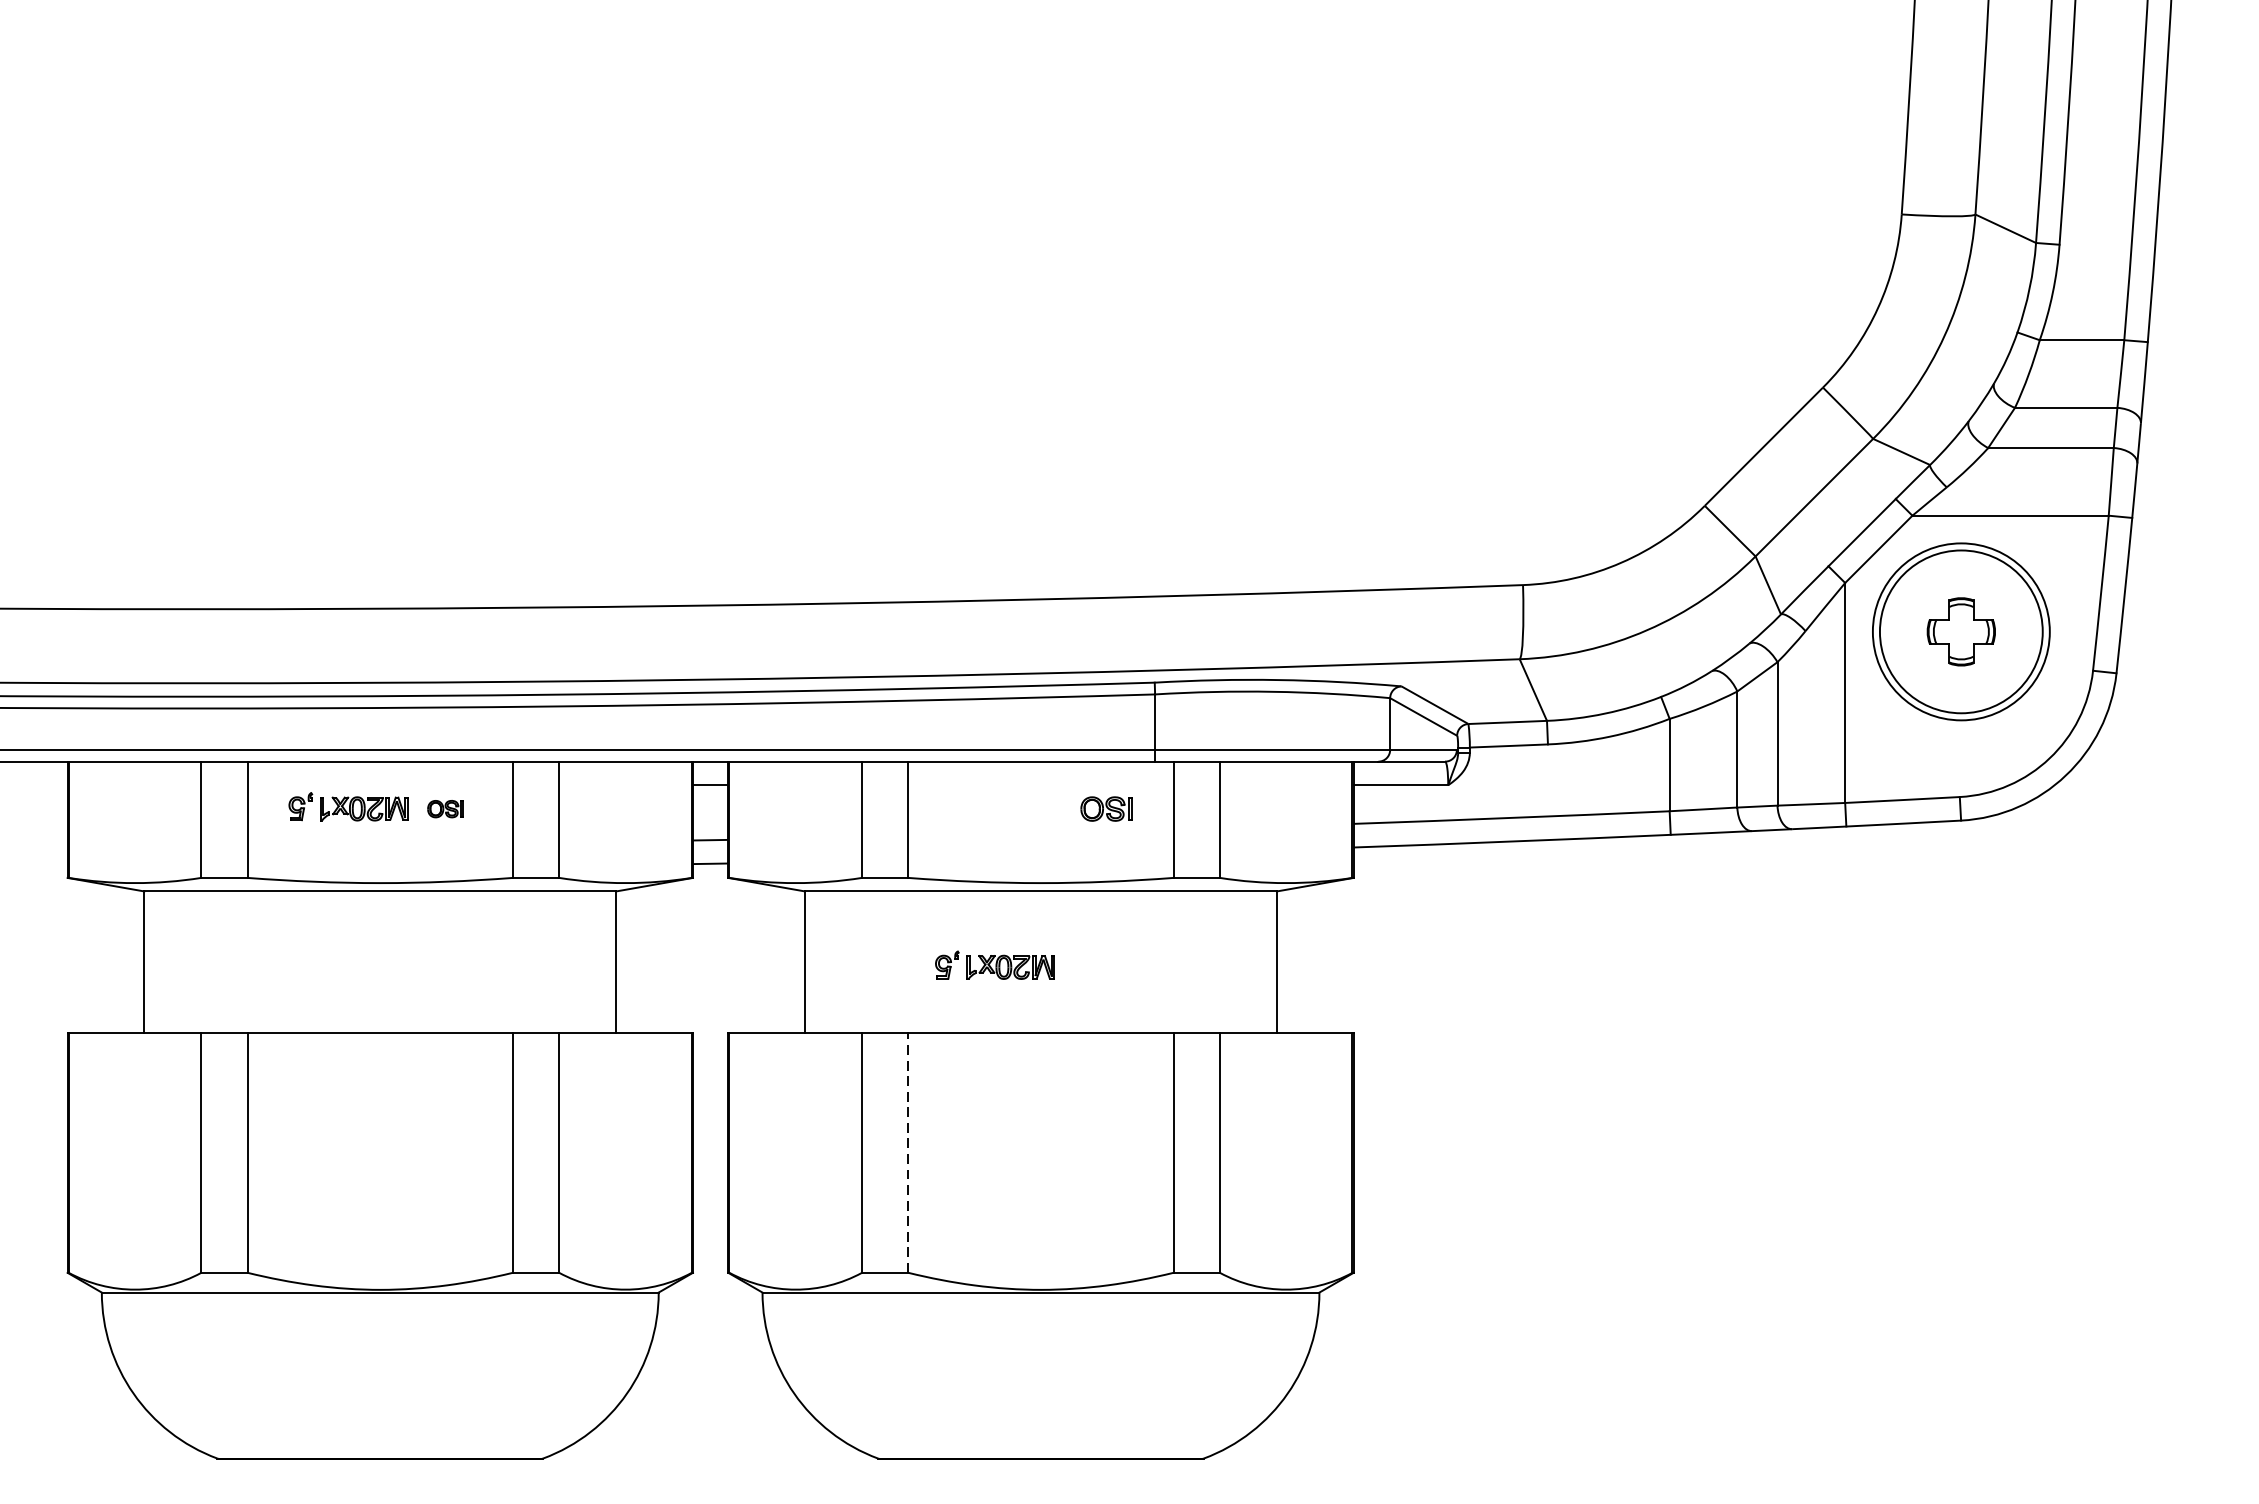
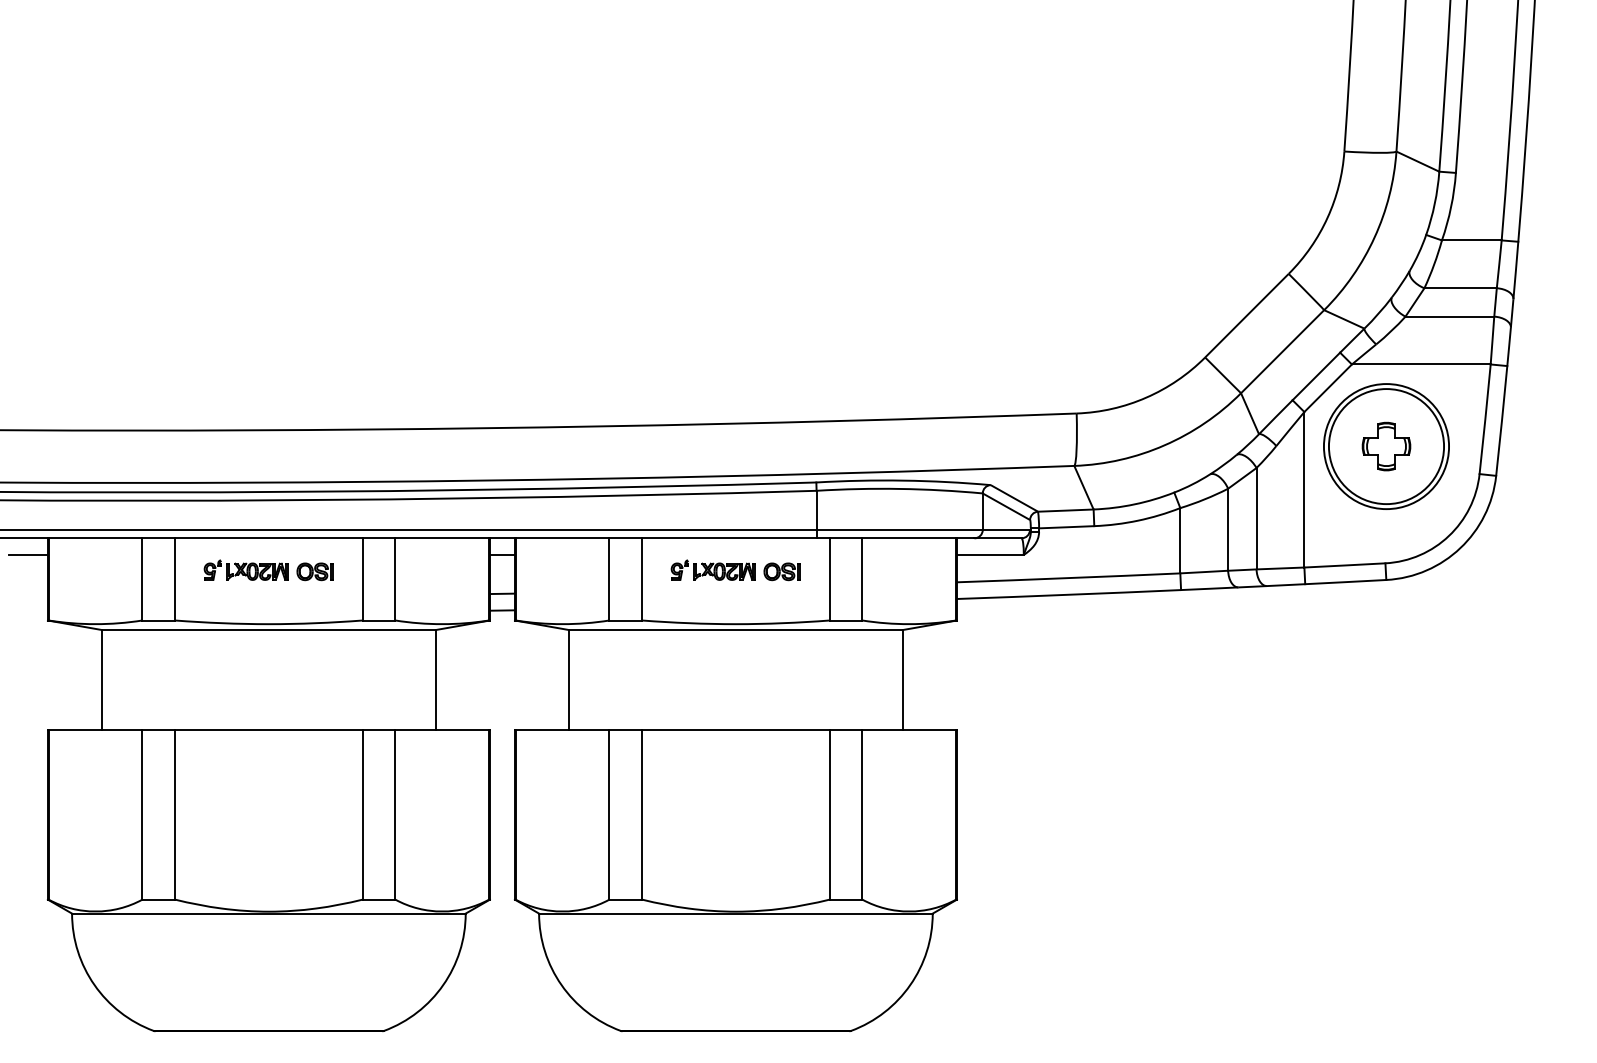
line: (38, 785) -> (27, 555), added
part: (444, 808) -> (314, 571), size x1.43
part: (993, 964) -> (712, 569), moved
line: (908, 1152) -> (642, 814), dashed -> solid

